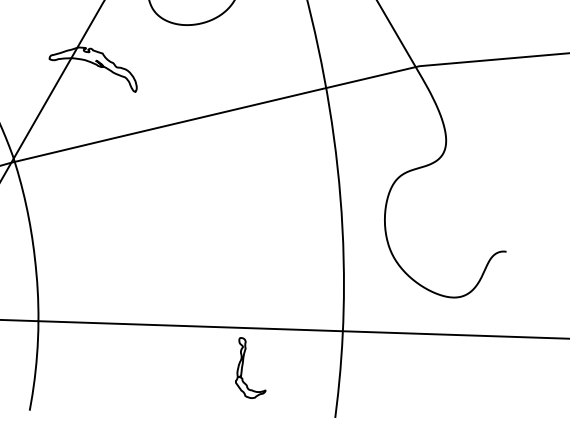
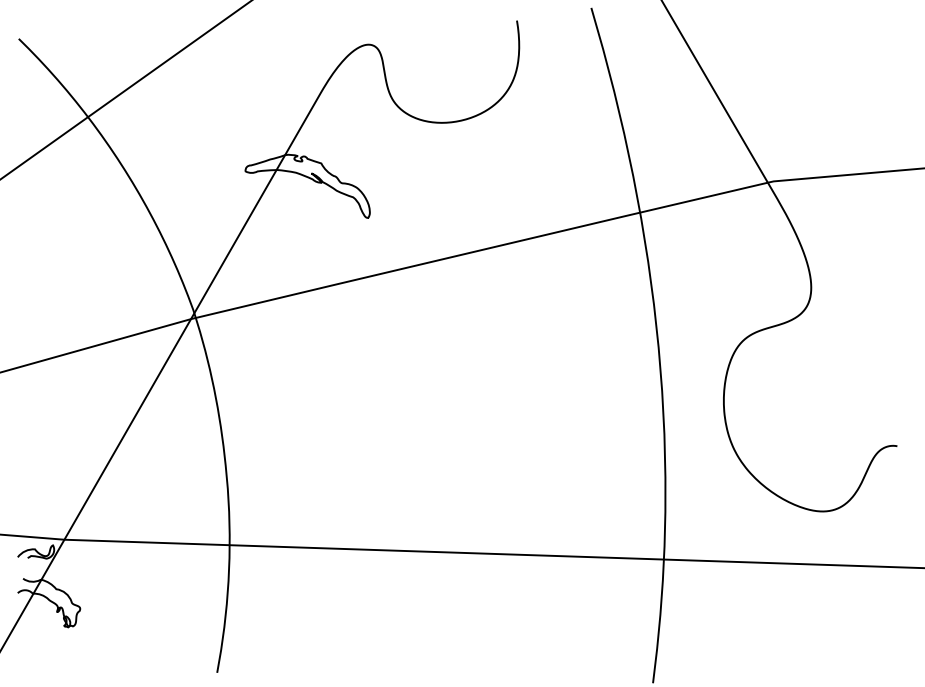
part: (243, 366) -> (521, 610), removed

